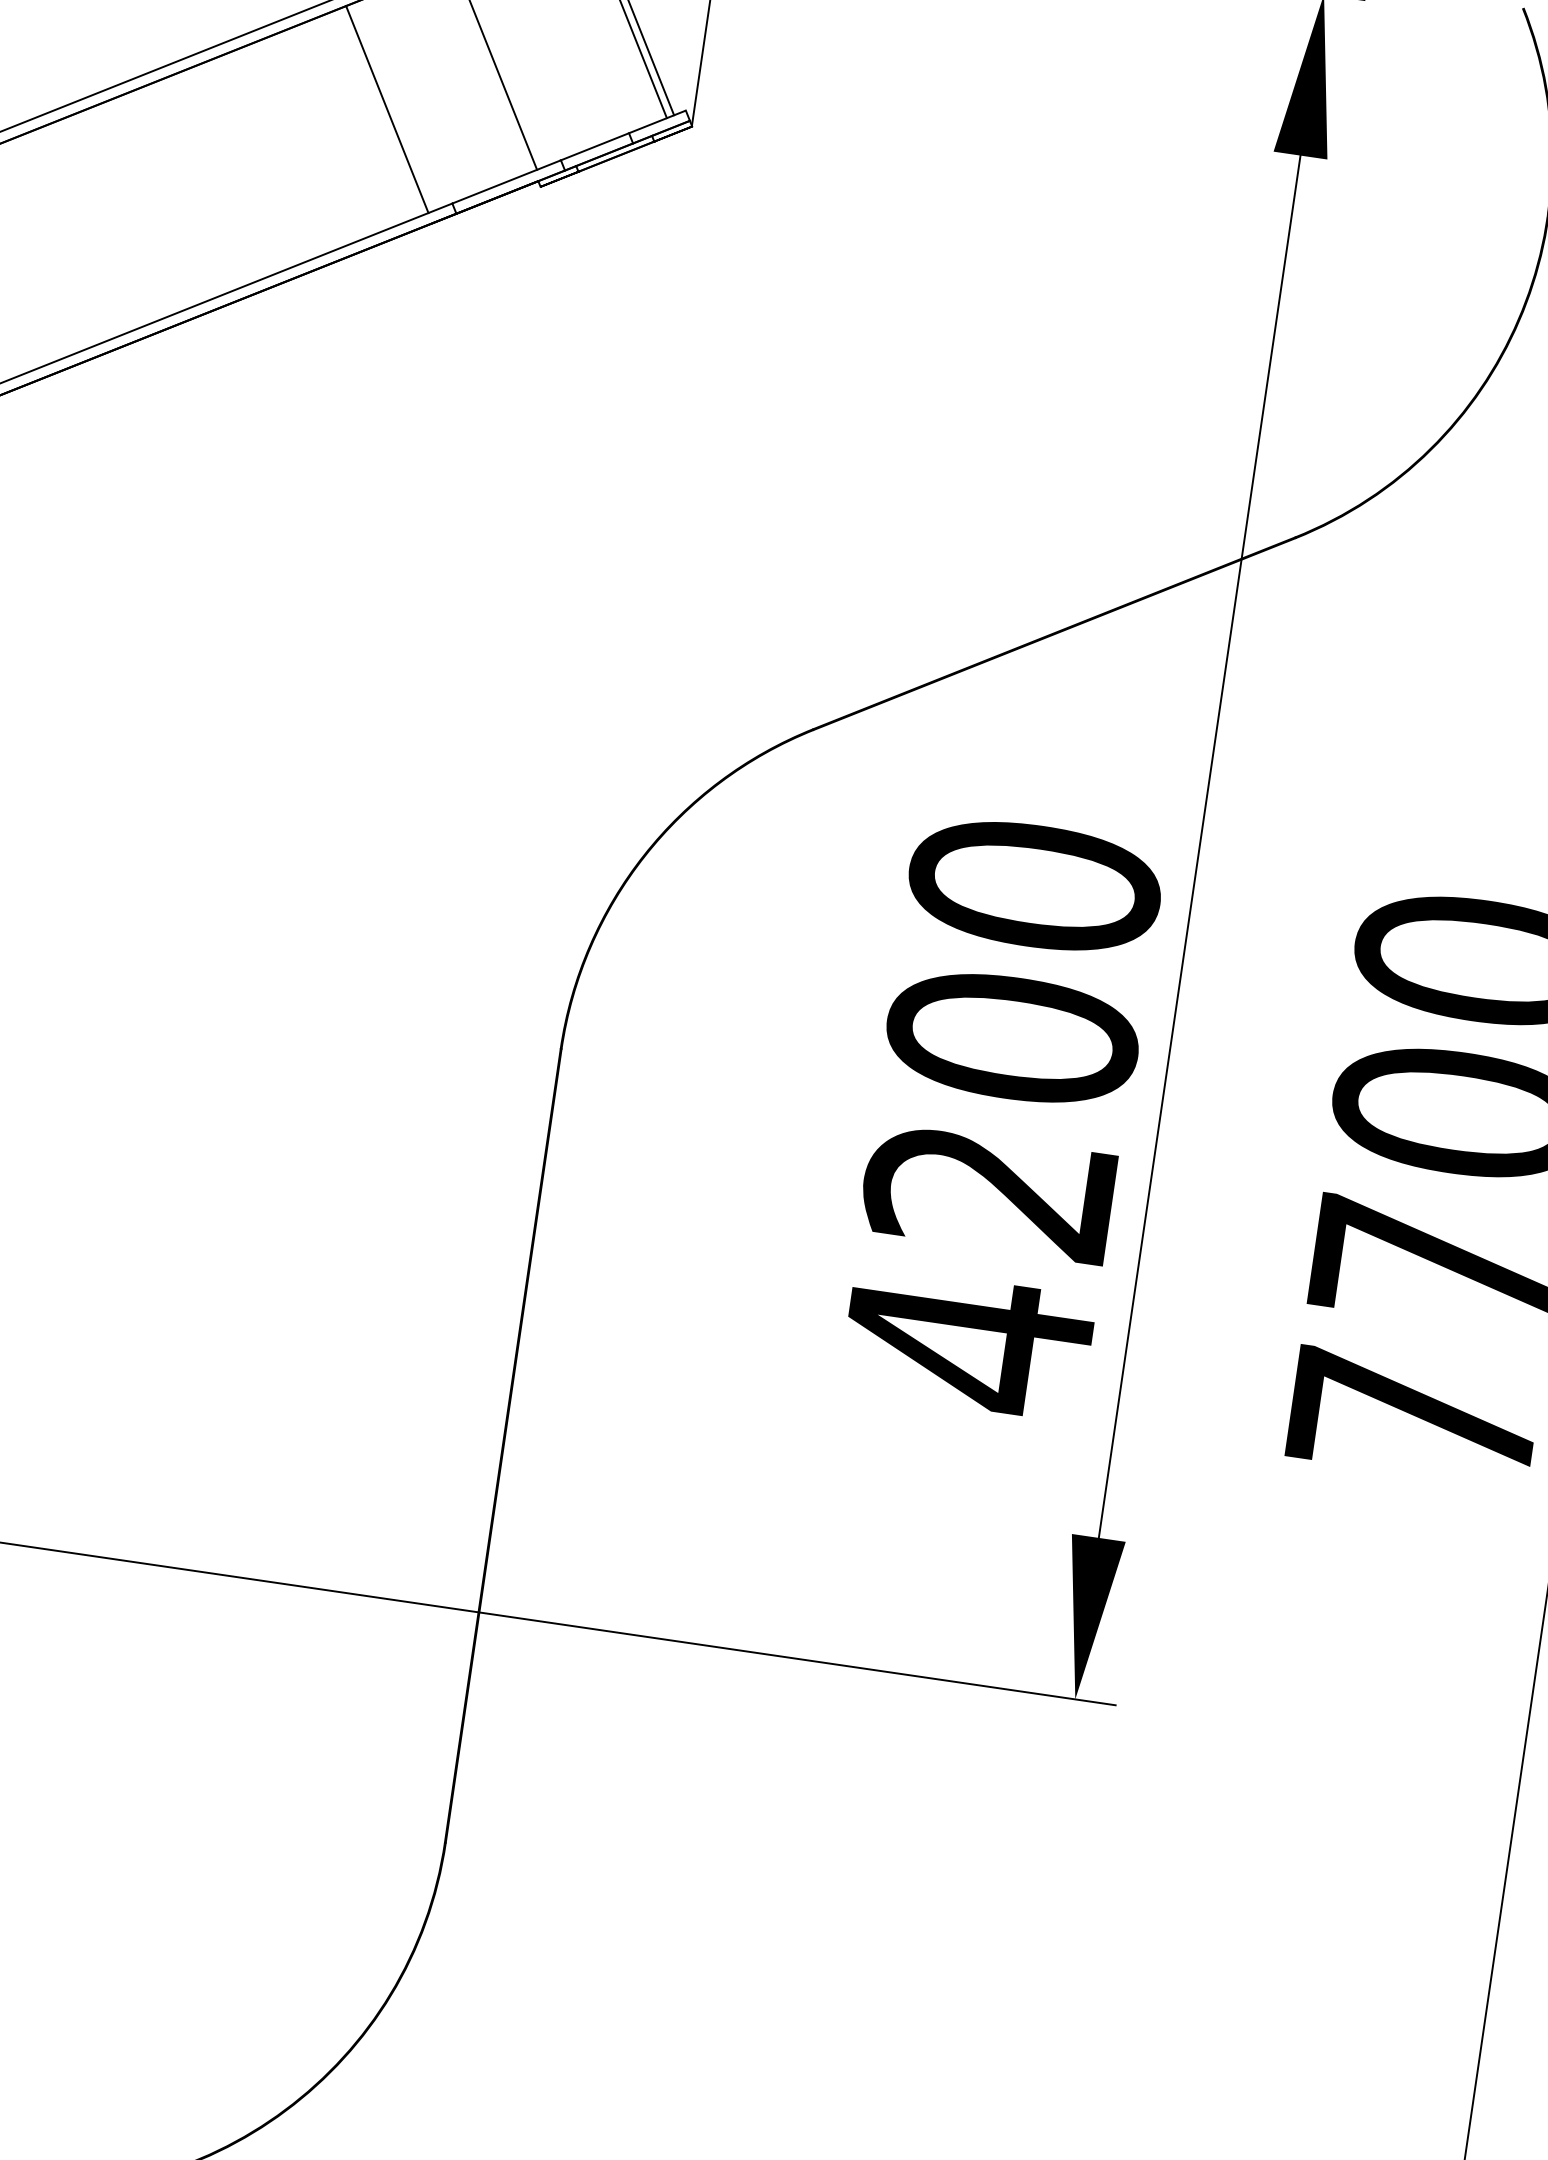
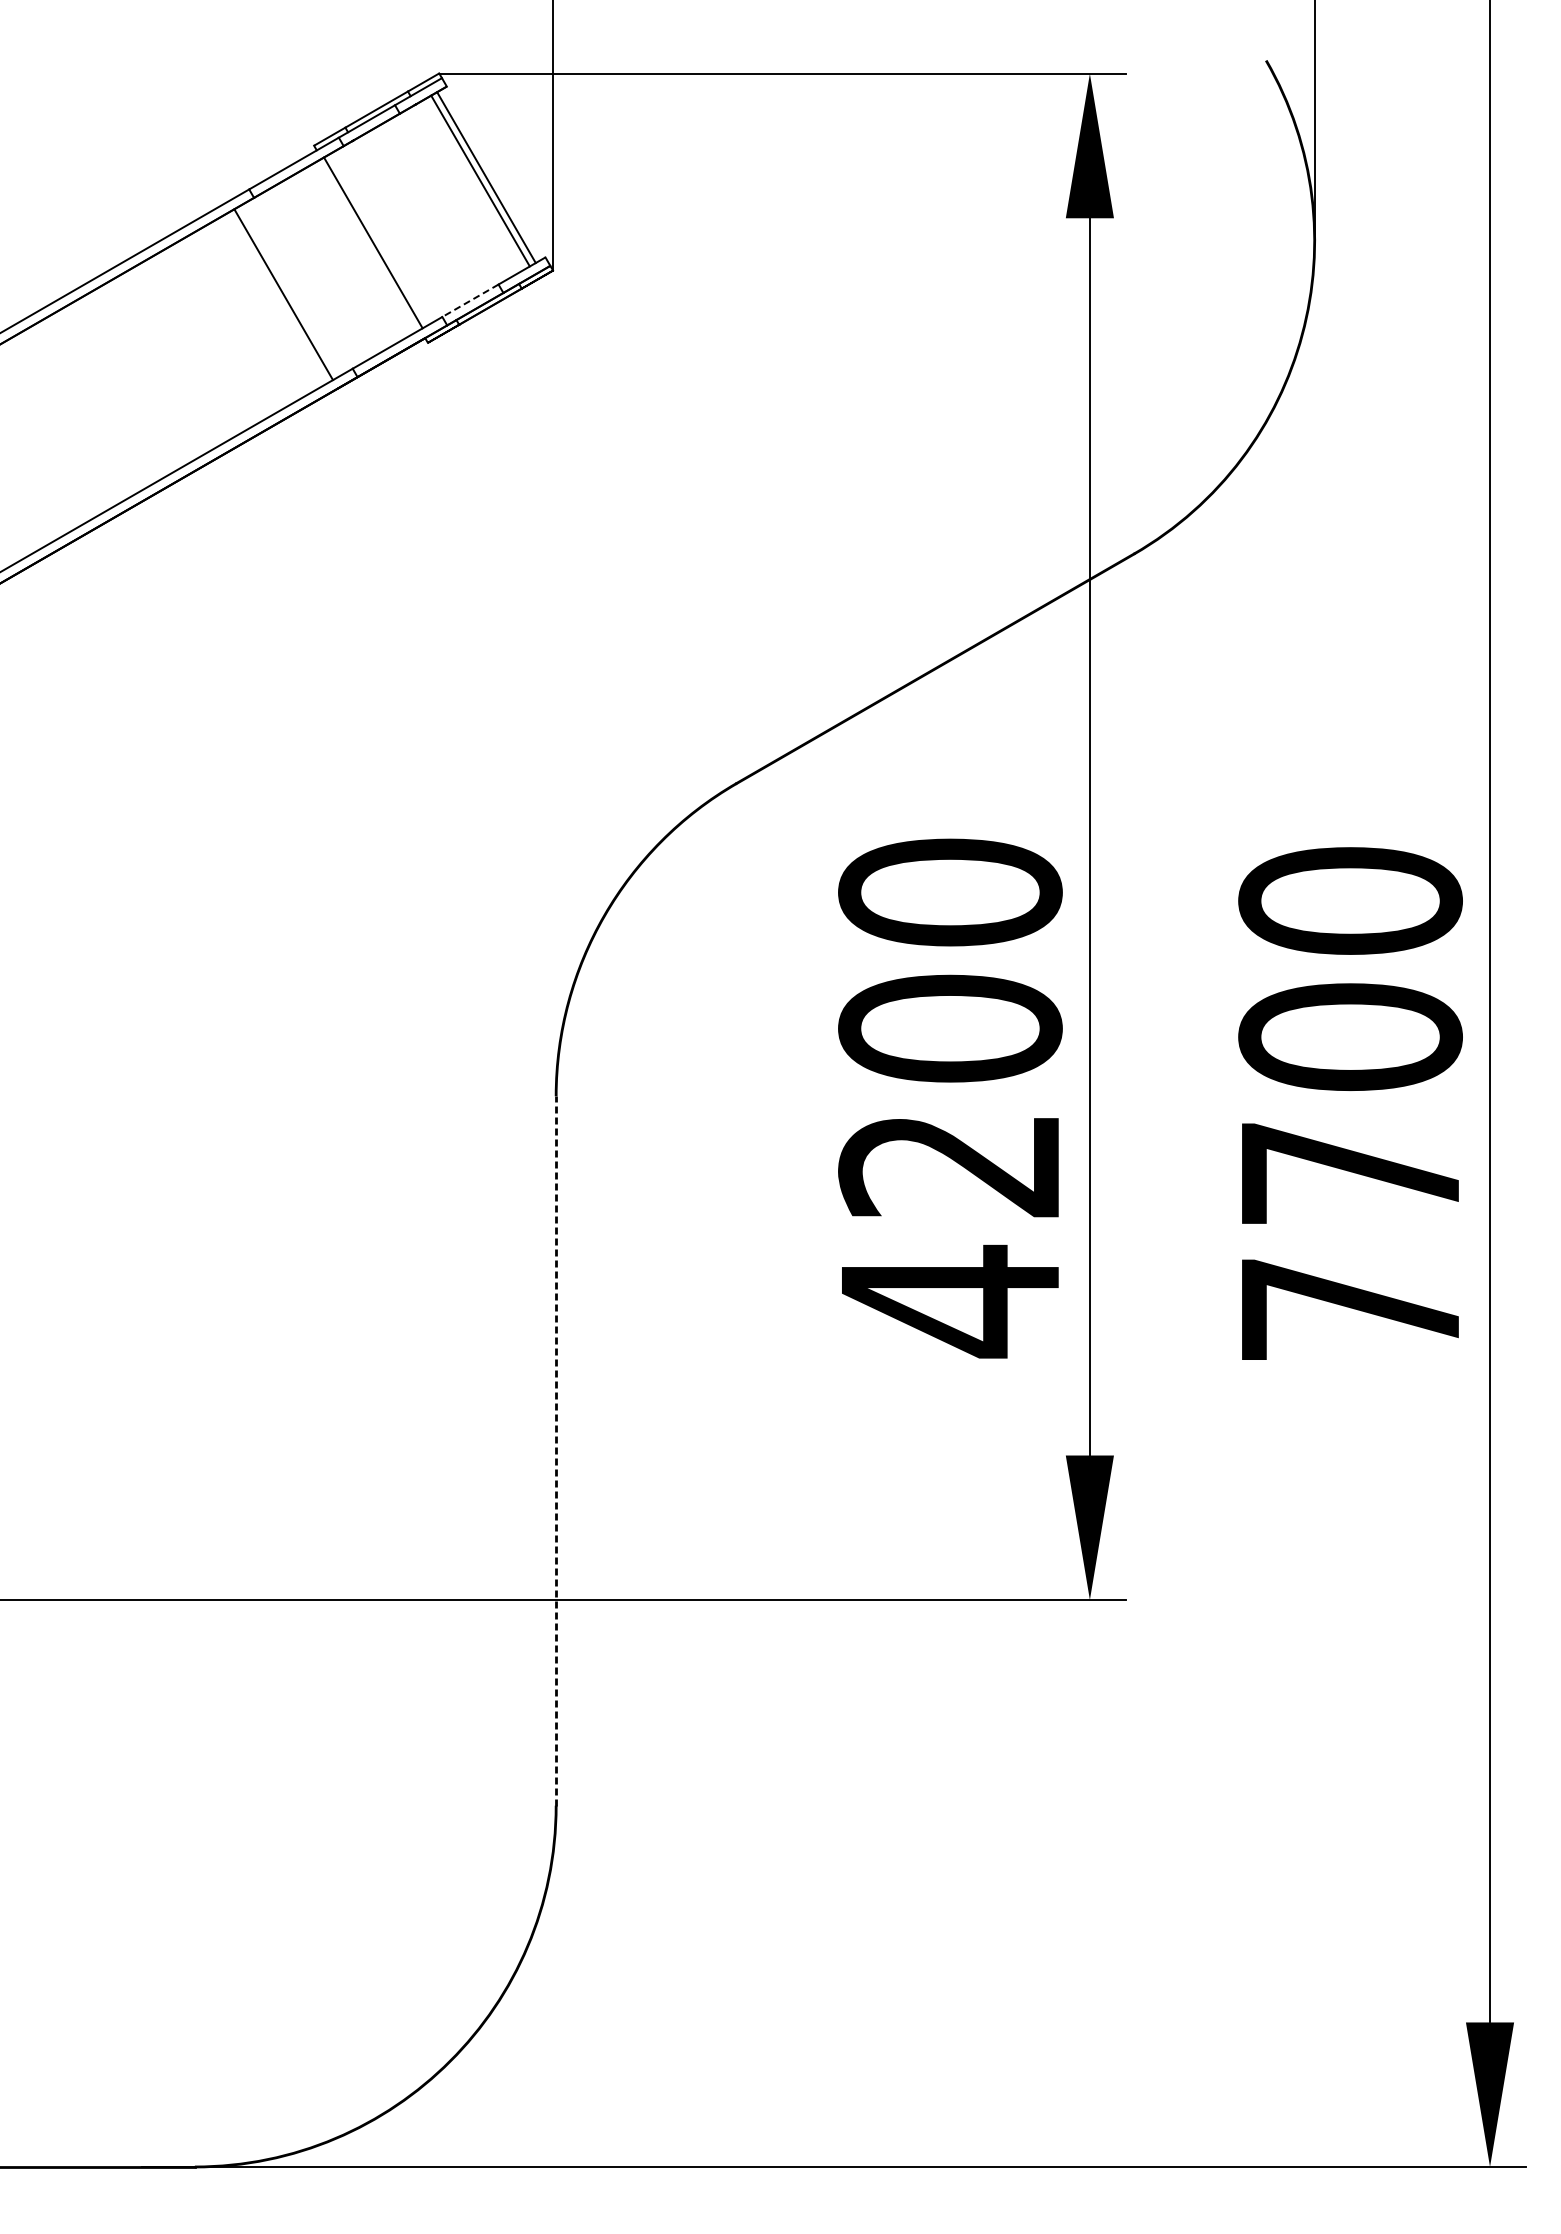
line: (594, 147) -> (470, 301), solid -> dashed
line: (503, 1445) -> (556, 1450), solid -> dashed

